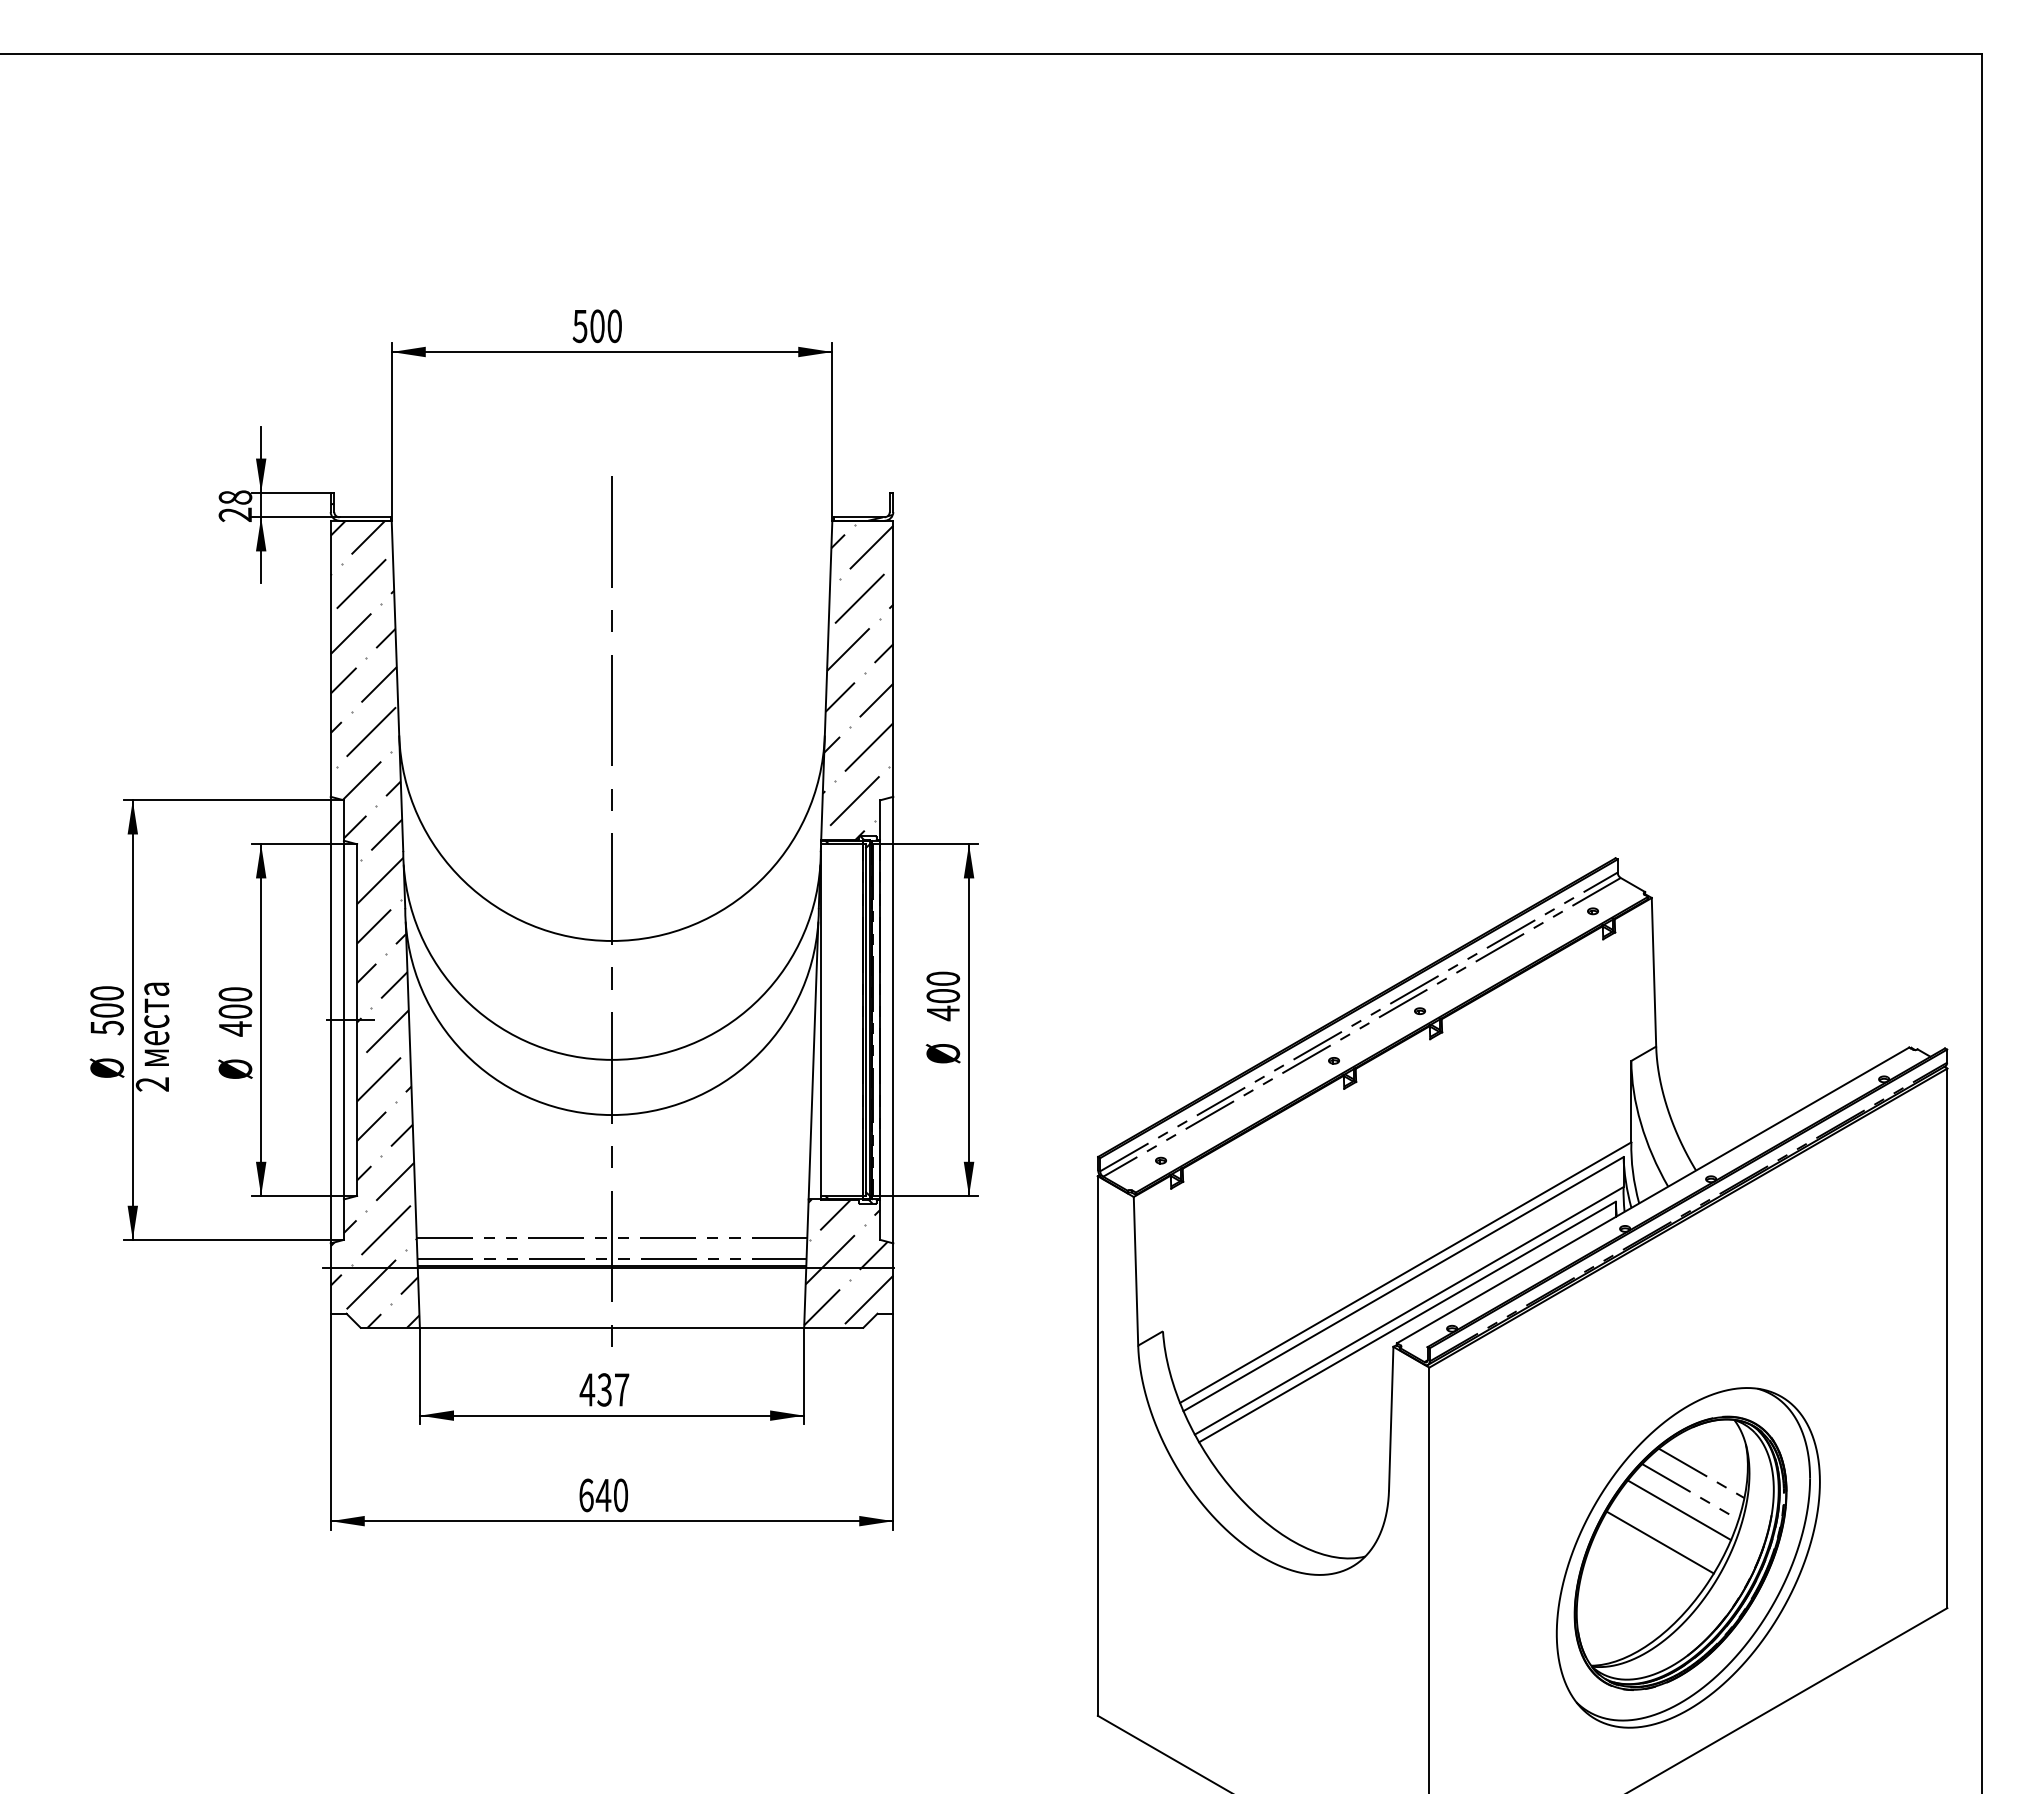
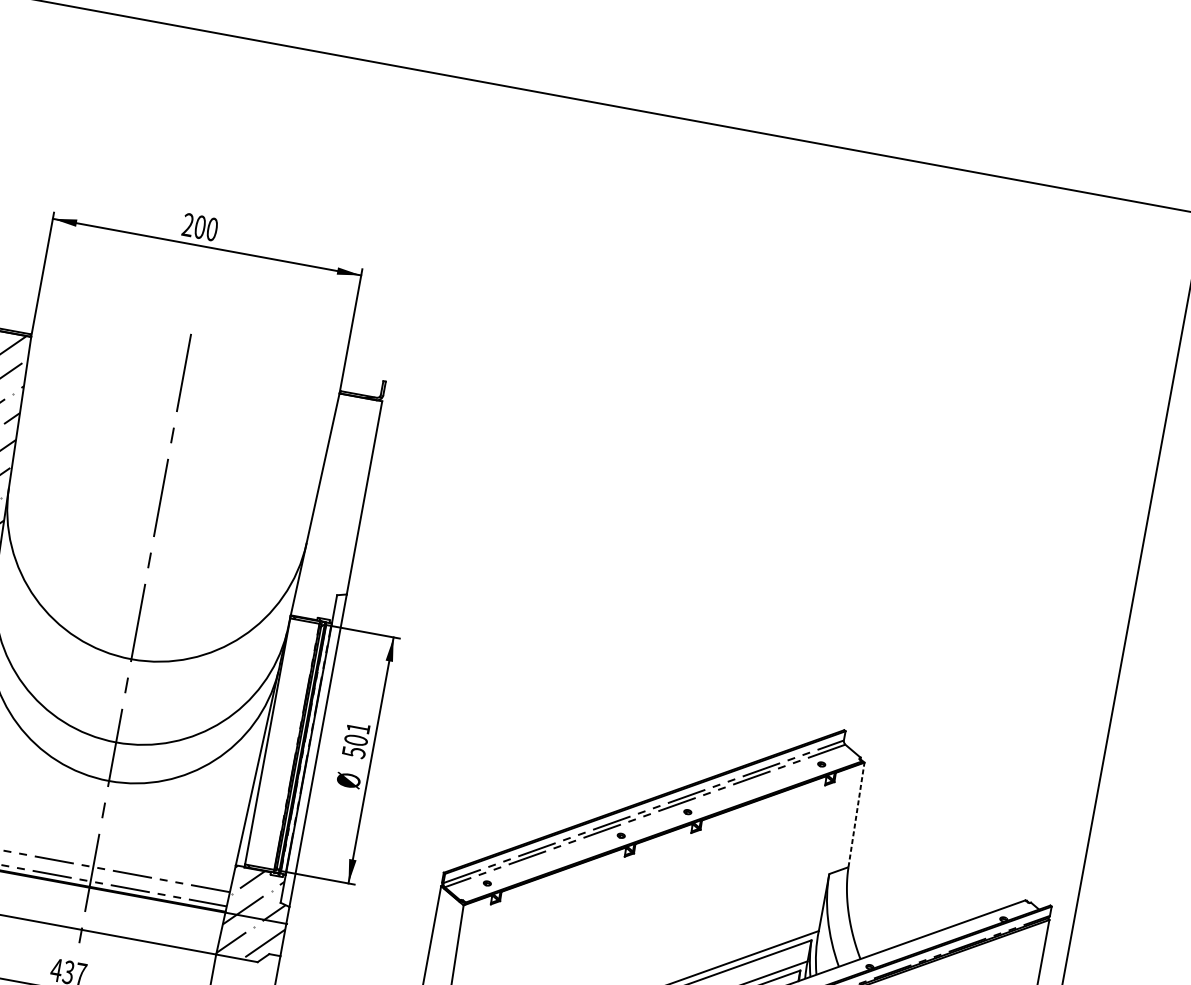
text: (579, 326) -> (187, 225), 500 -> 200
hatch: (857, 682) -> (336, 509), removed
line: (1653, 971) -> (856, 814), solid -> dashed
text: (943, 996) -> (356, 740), 400 -> 501

